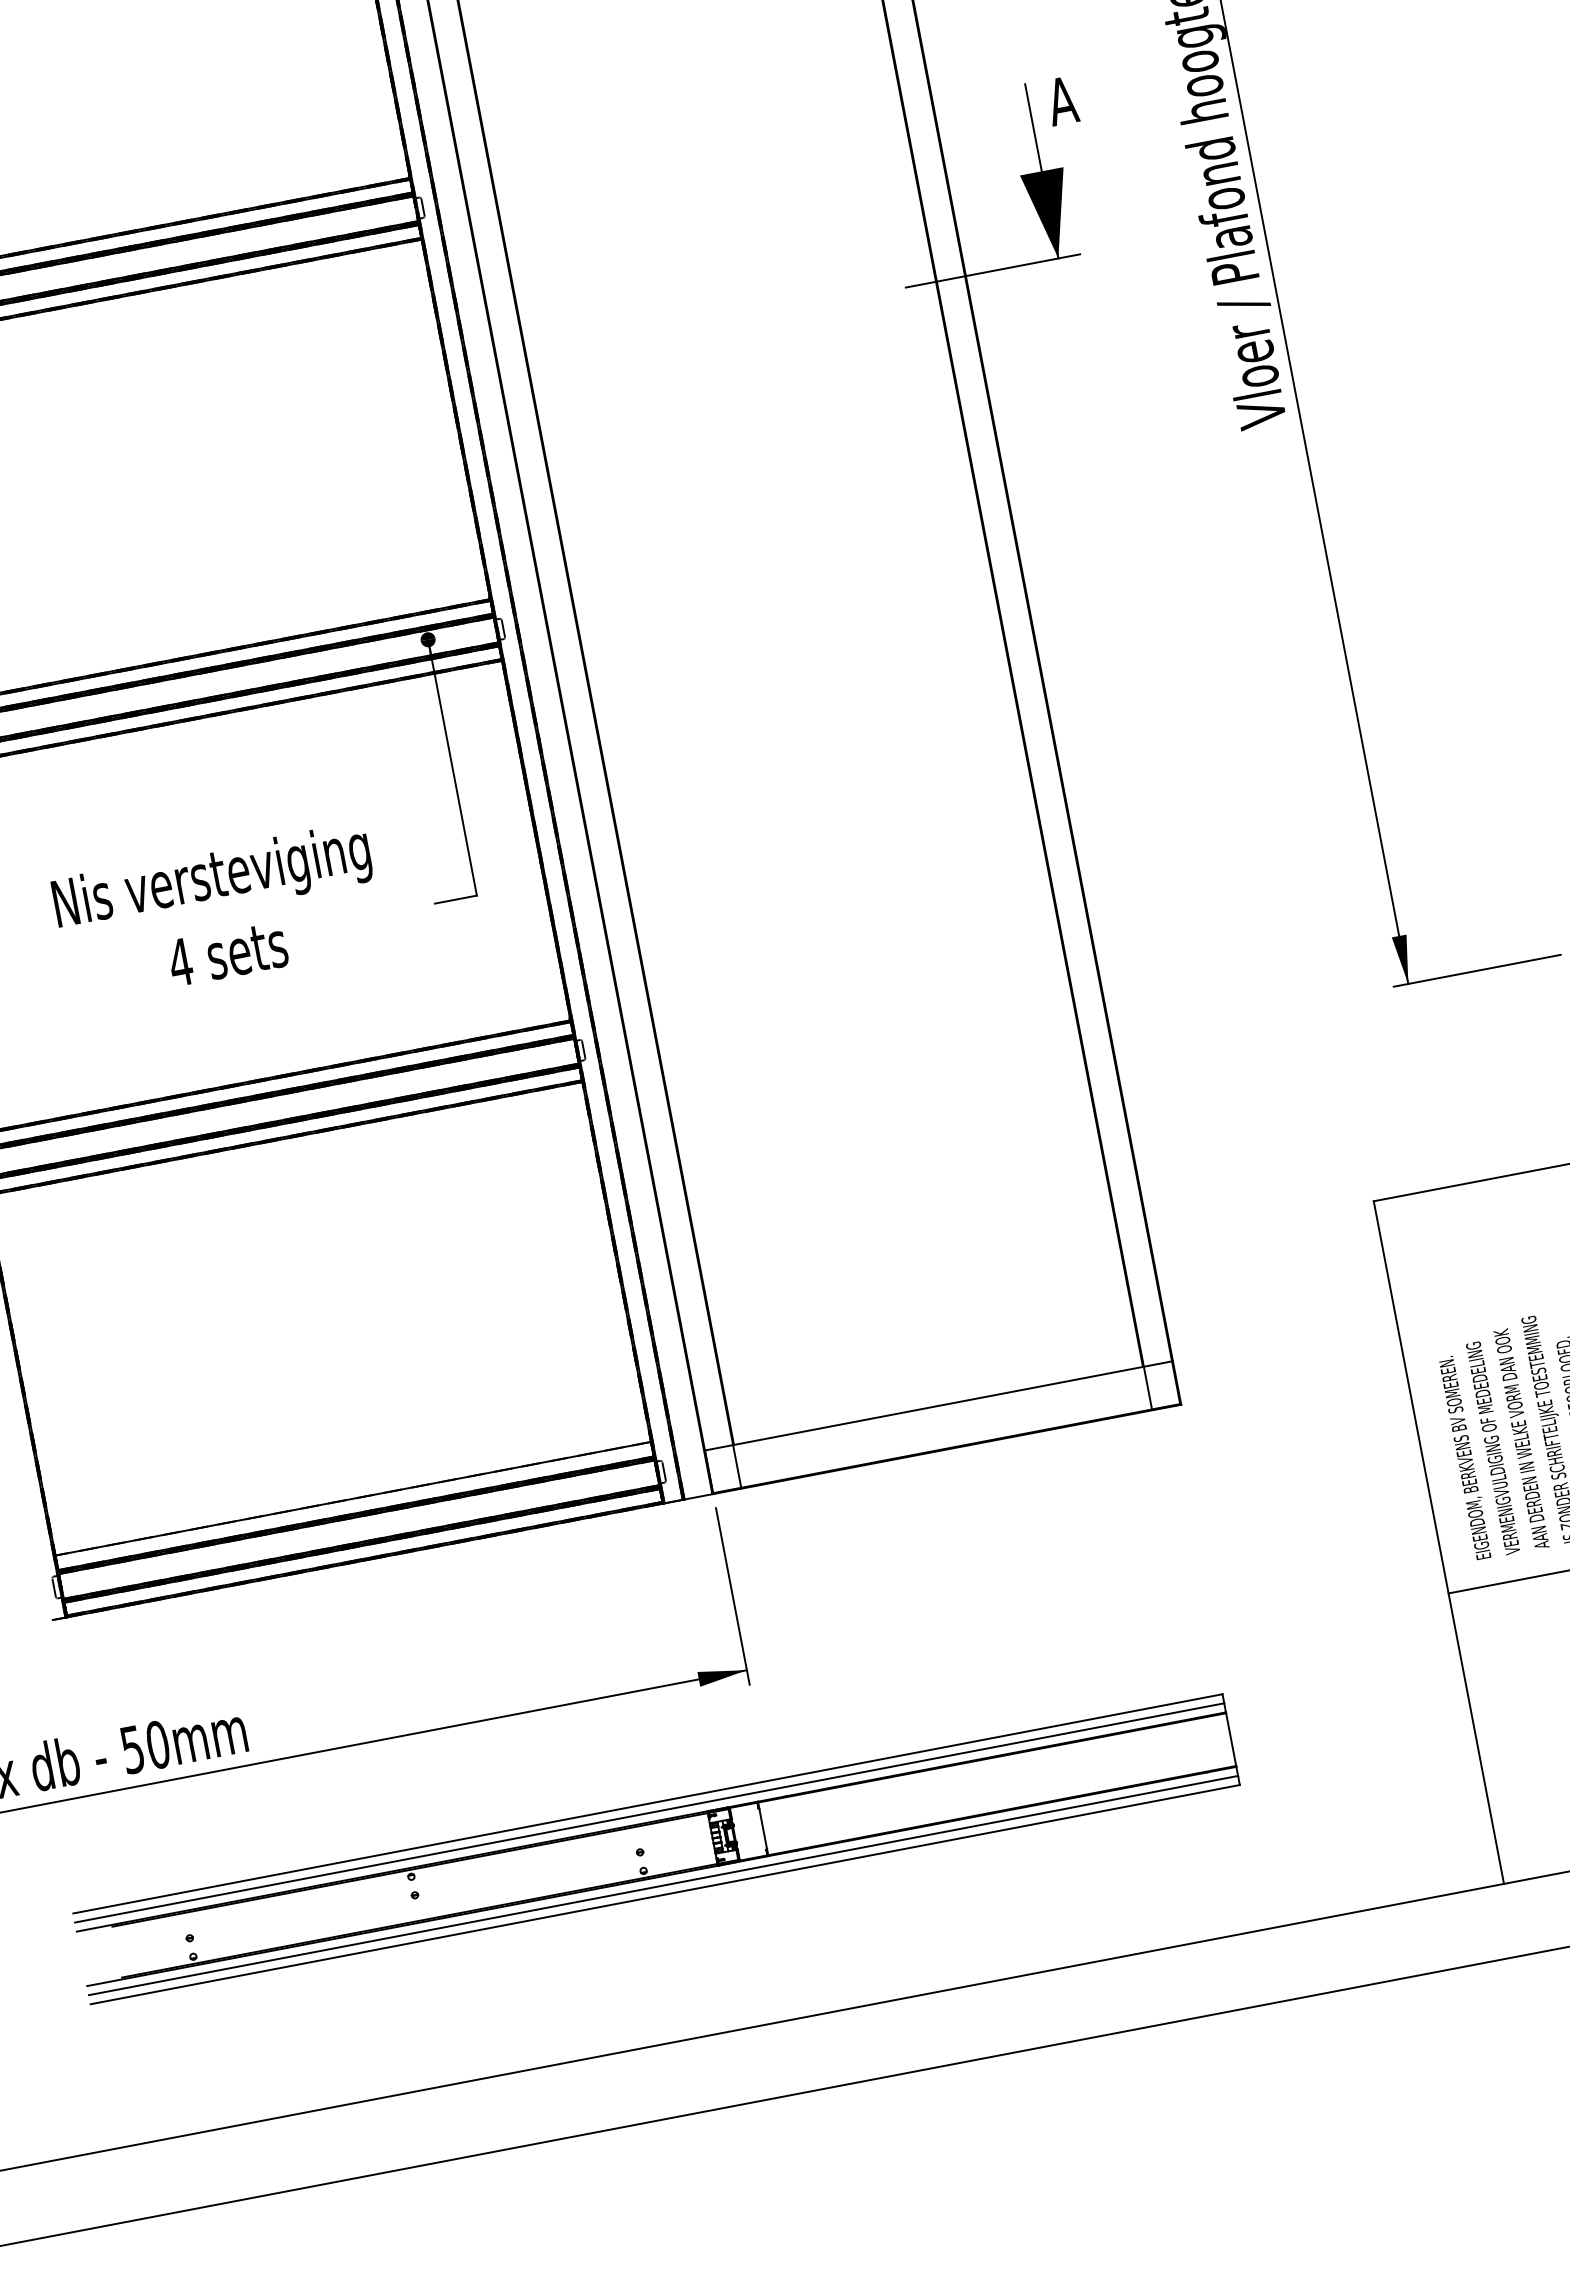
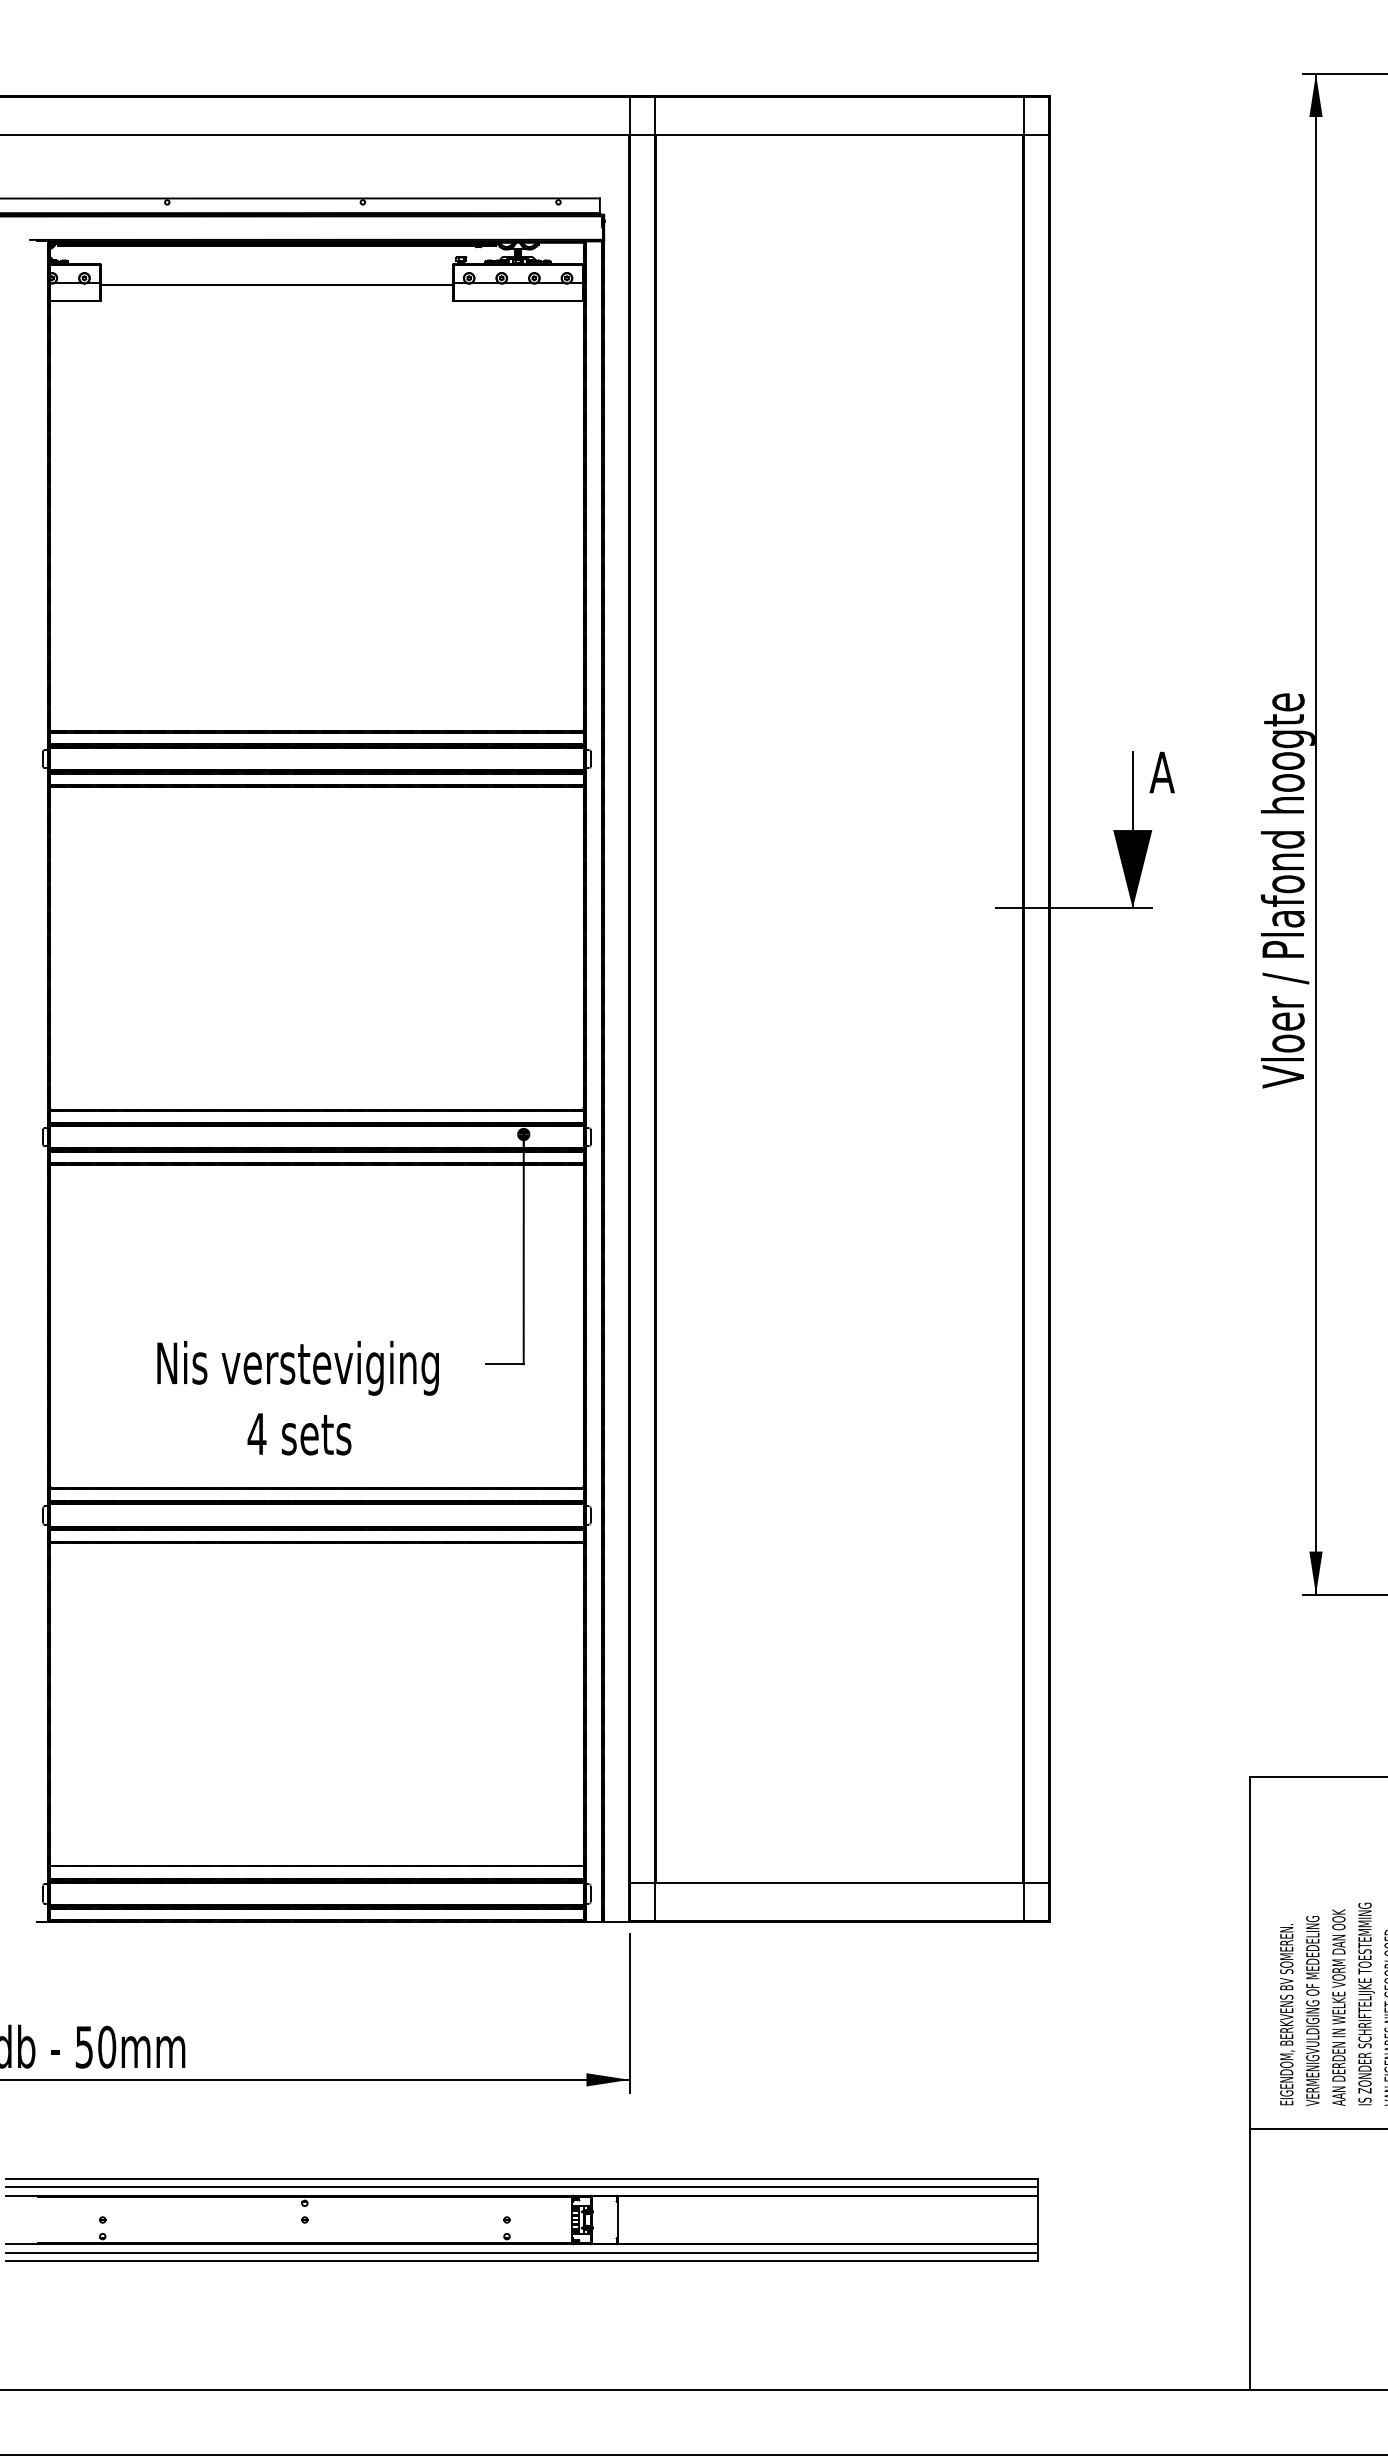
text: (218, 914) -> (297, 1398), moved

